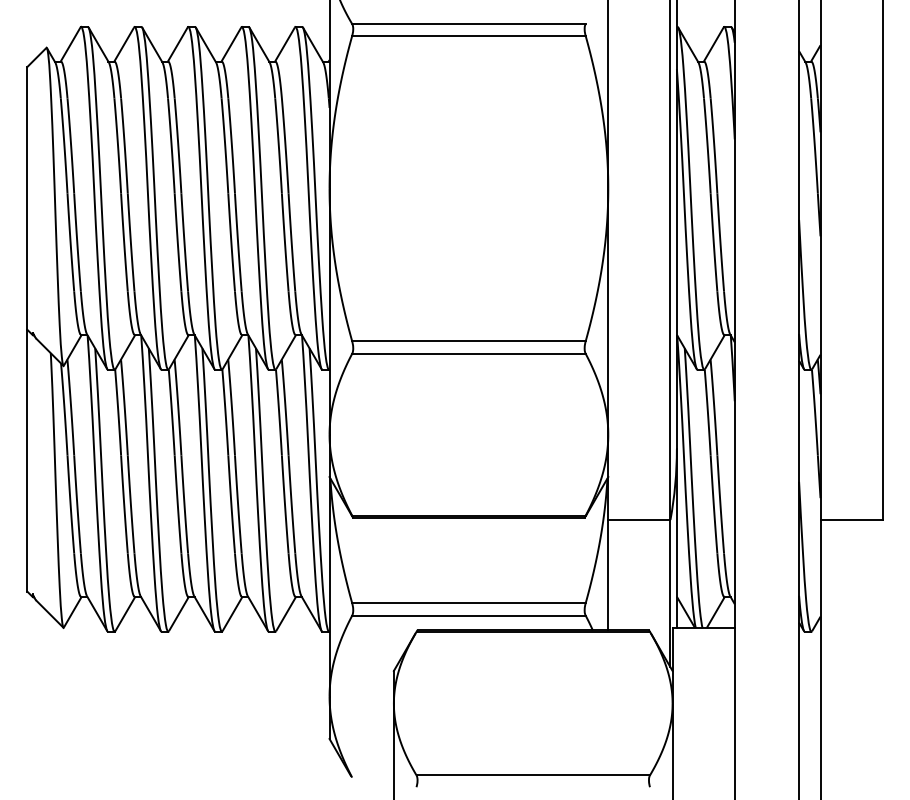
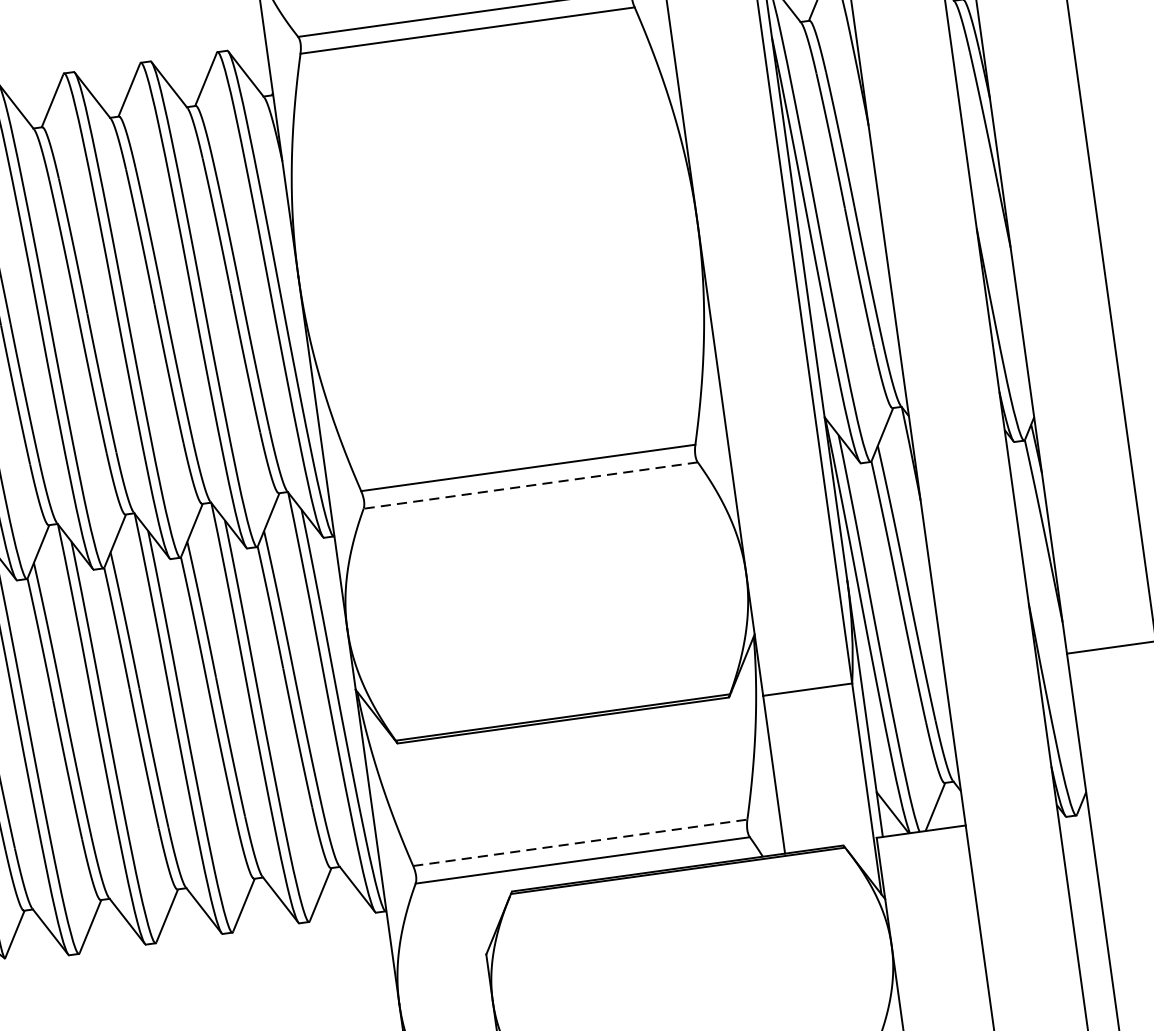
line: (468, 353) -> (530, 485), solid -> dashed
line: (468, 603) -> (579, 843), solid -> dashed

